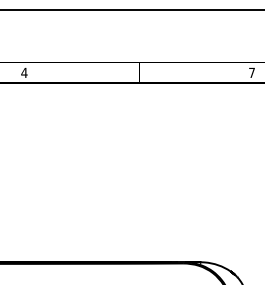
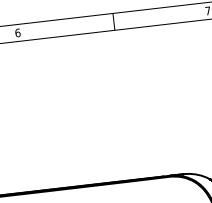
text: (24, 72) -> (17, 32), 4 -> 6

